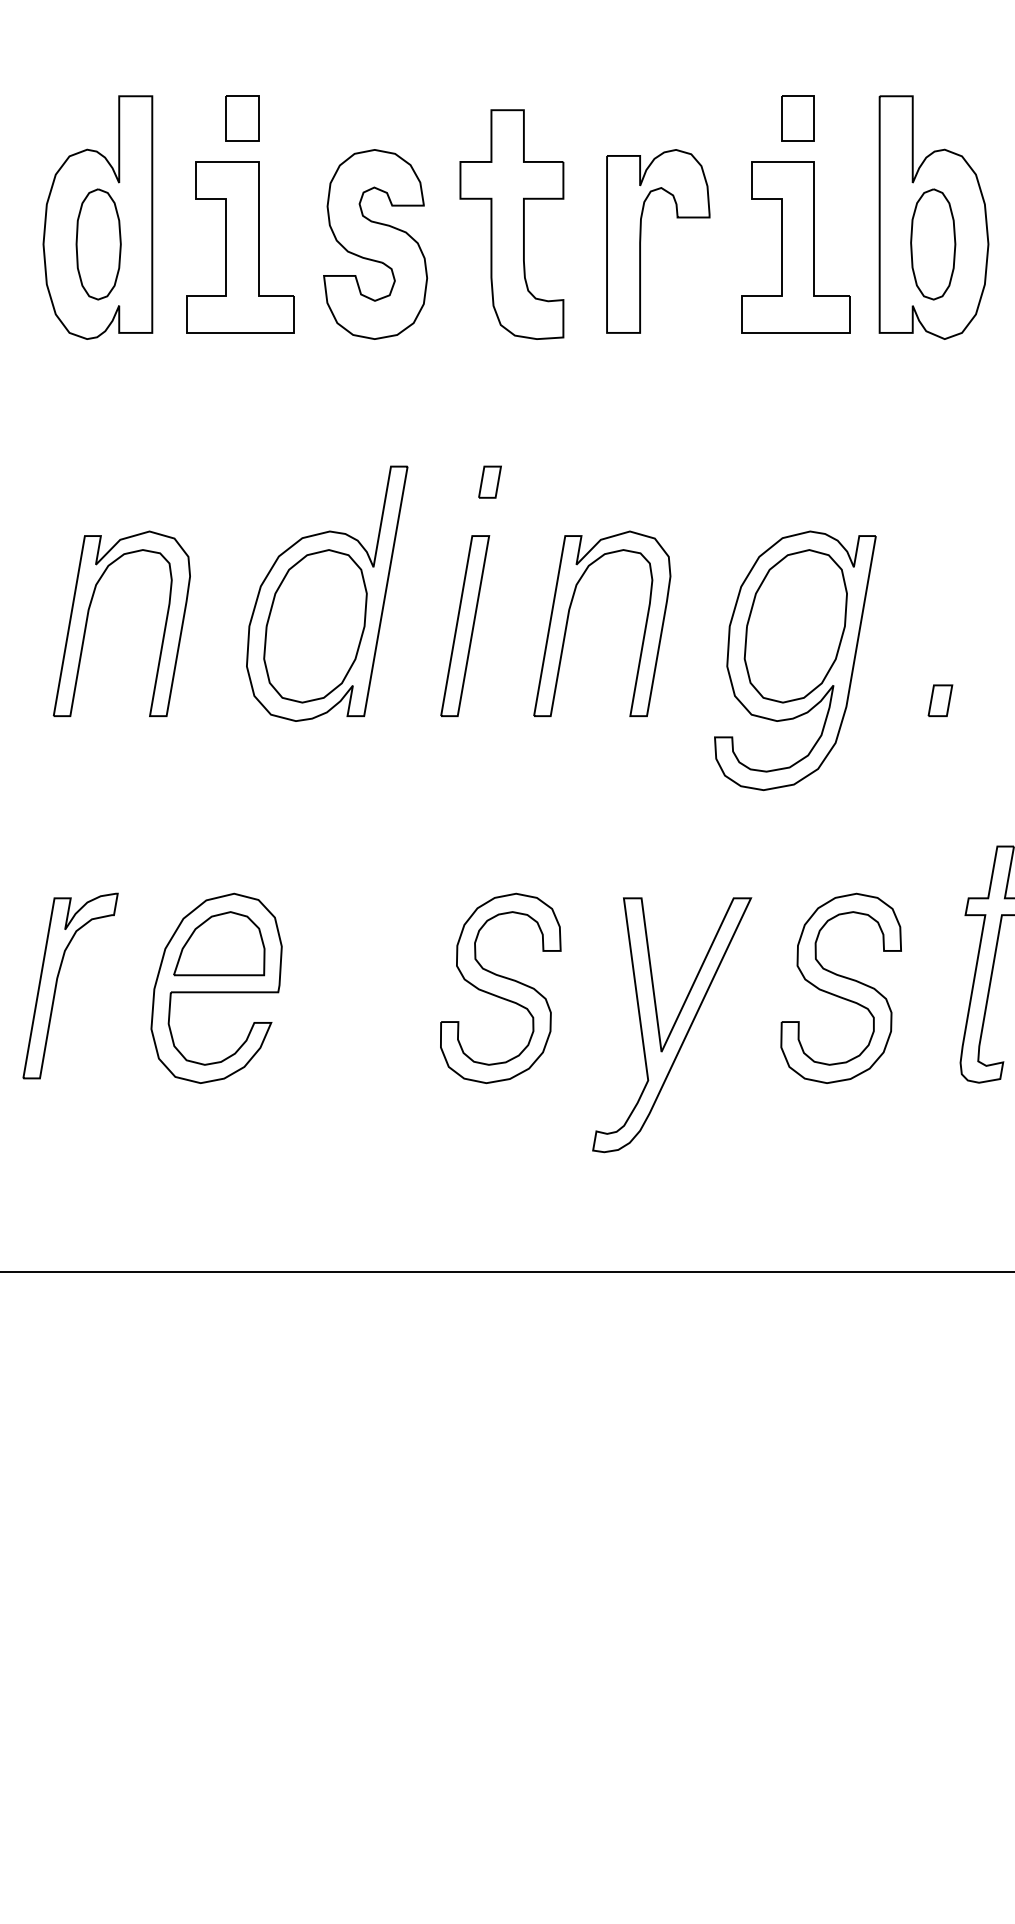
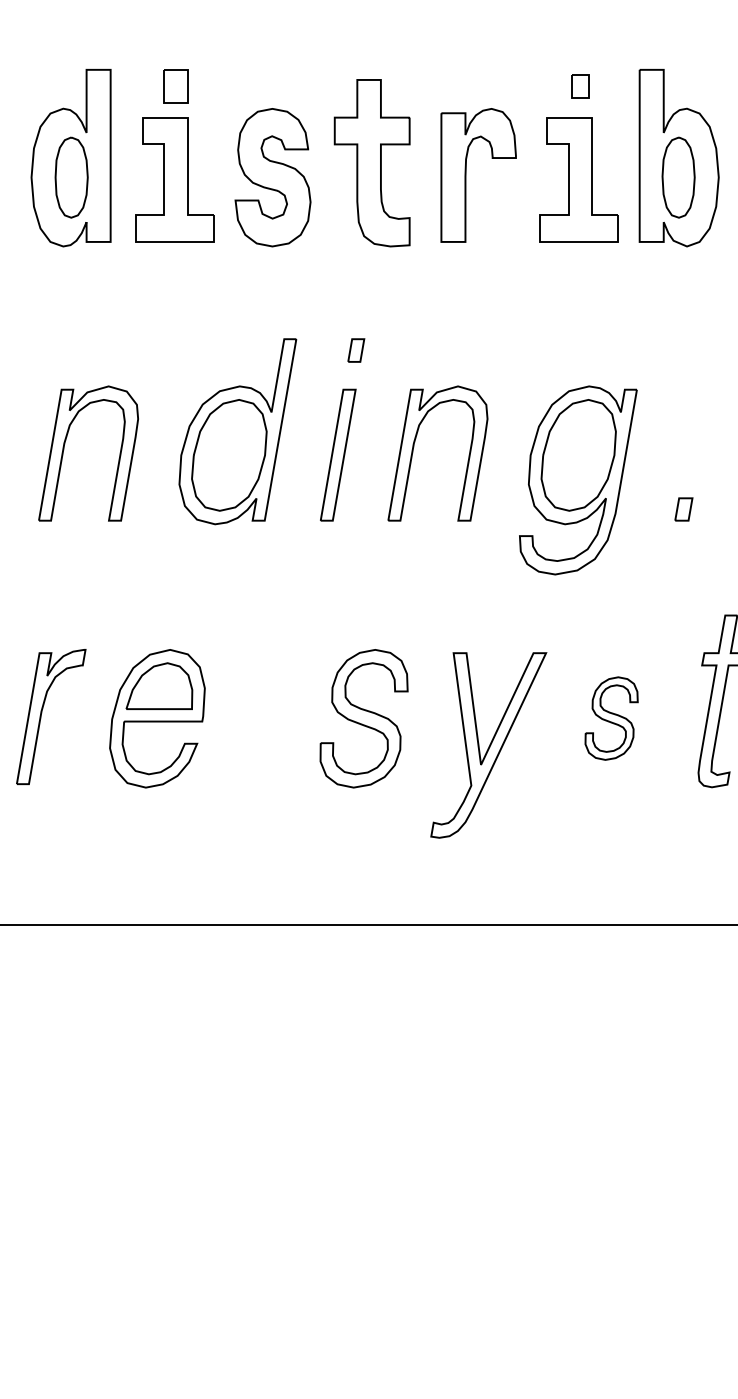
part: (797, 118) -> (579, 86), size x0.7
part: (840, 987) -> (611, 718), size x0.6

